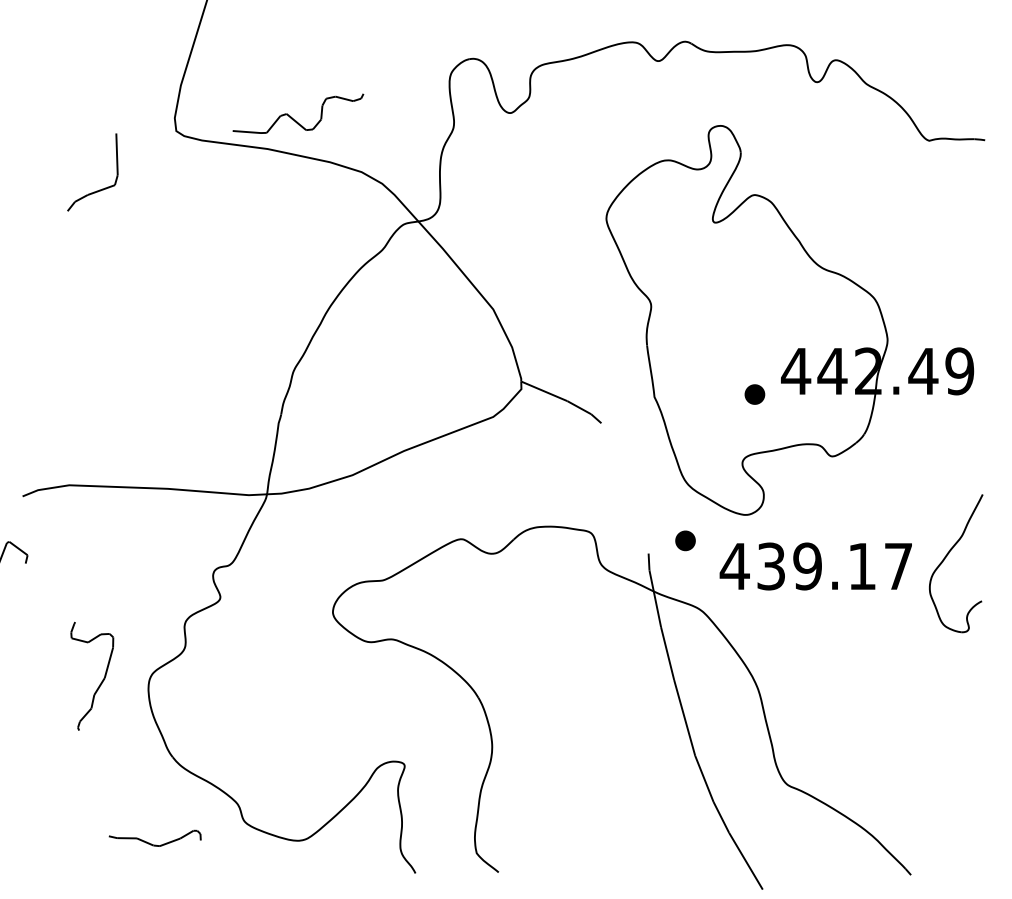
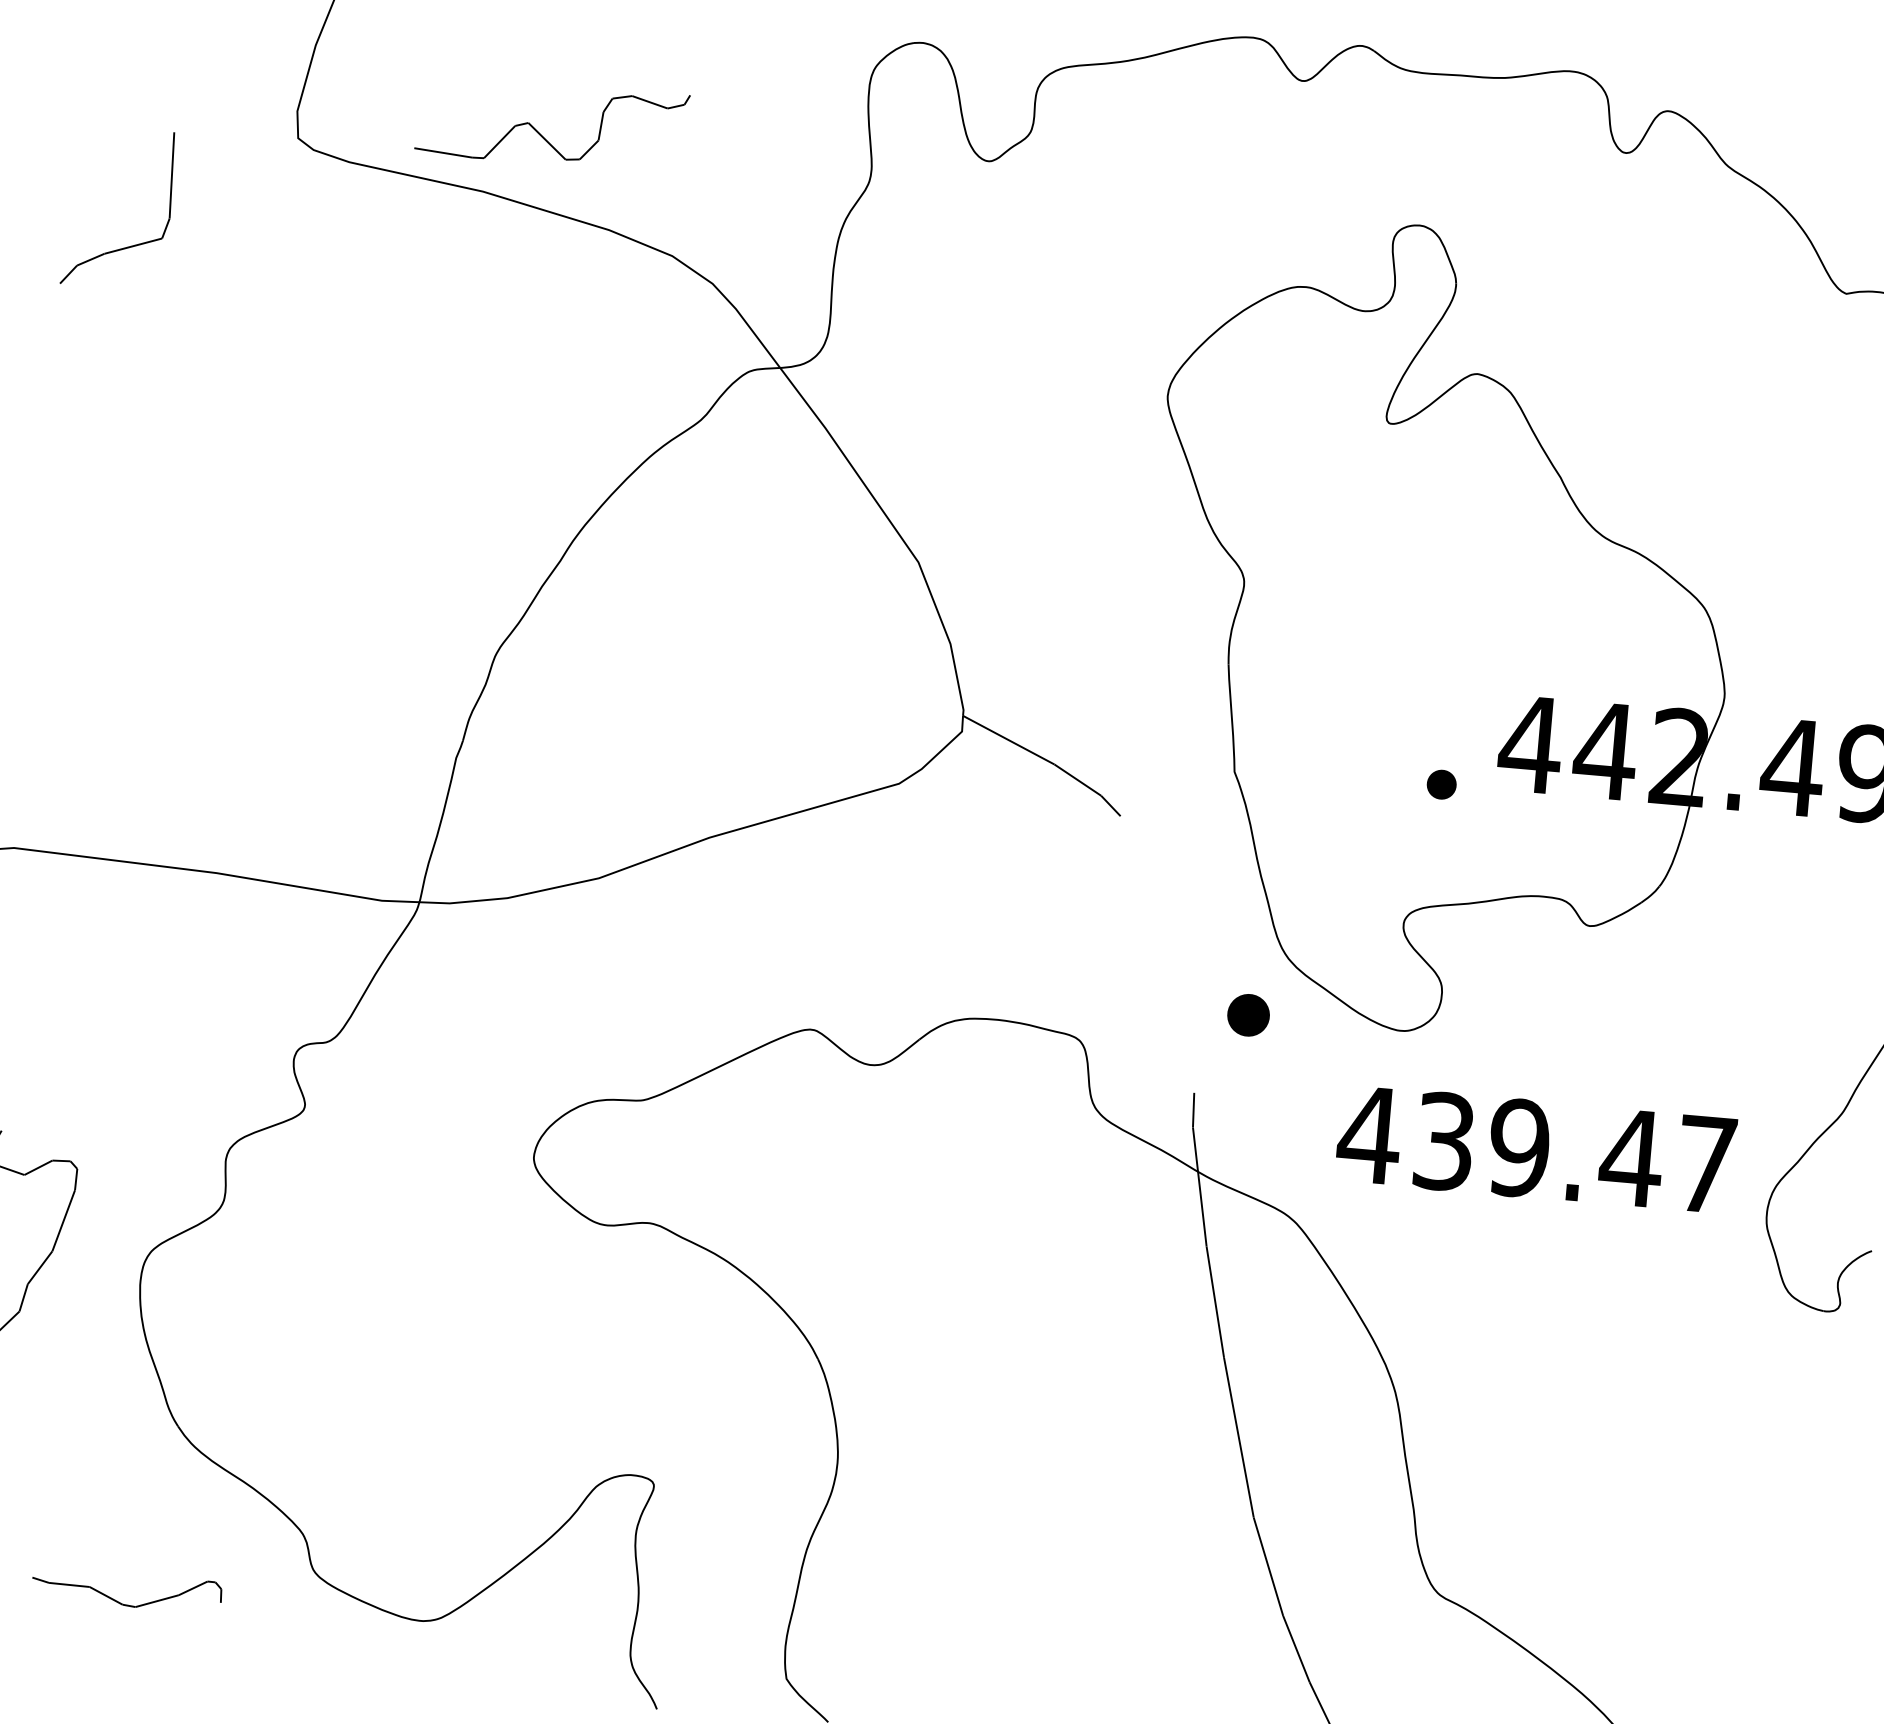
part: (754, 394) -> (1440, 784), size x0.7
part: (685, 540) -> (1248, 1014), moved
text: (862, 566) -> (1632, 1158), 439.17 -> 439.47

